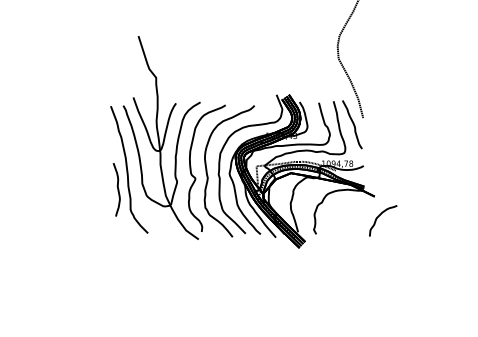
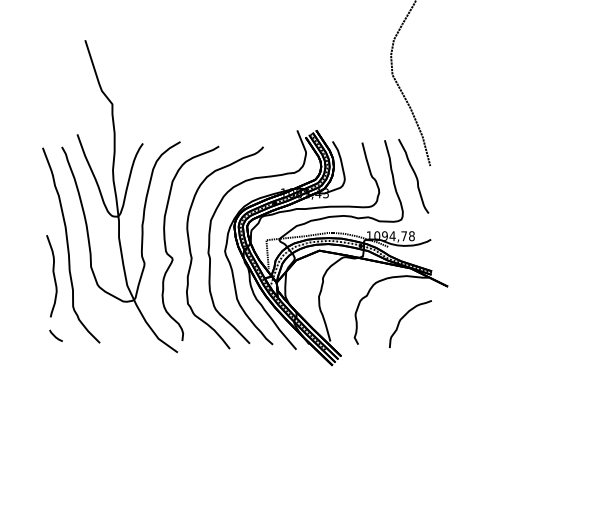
curve: (379, 216) -> (404, 317), moved
line: (119, 228) -> (56, 335), added

